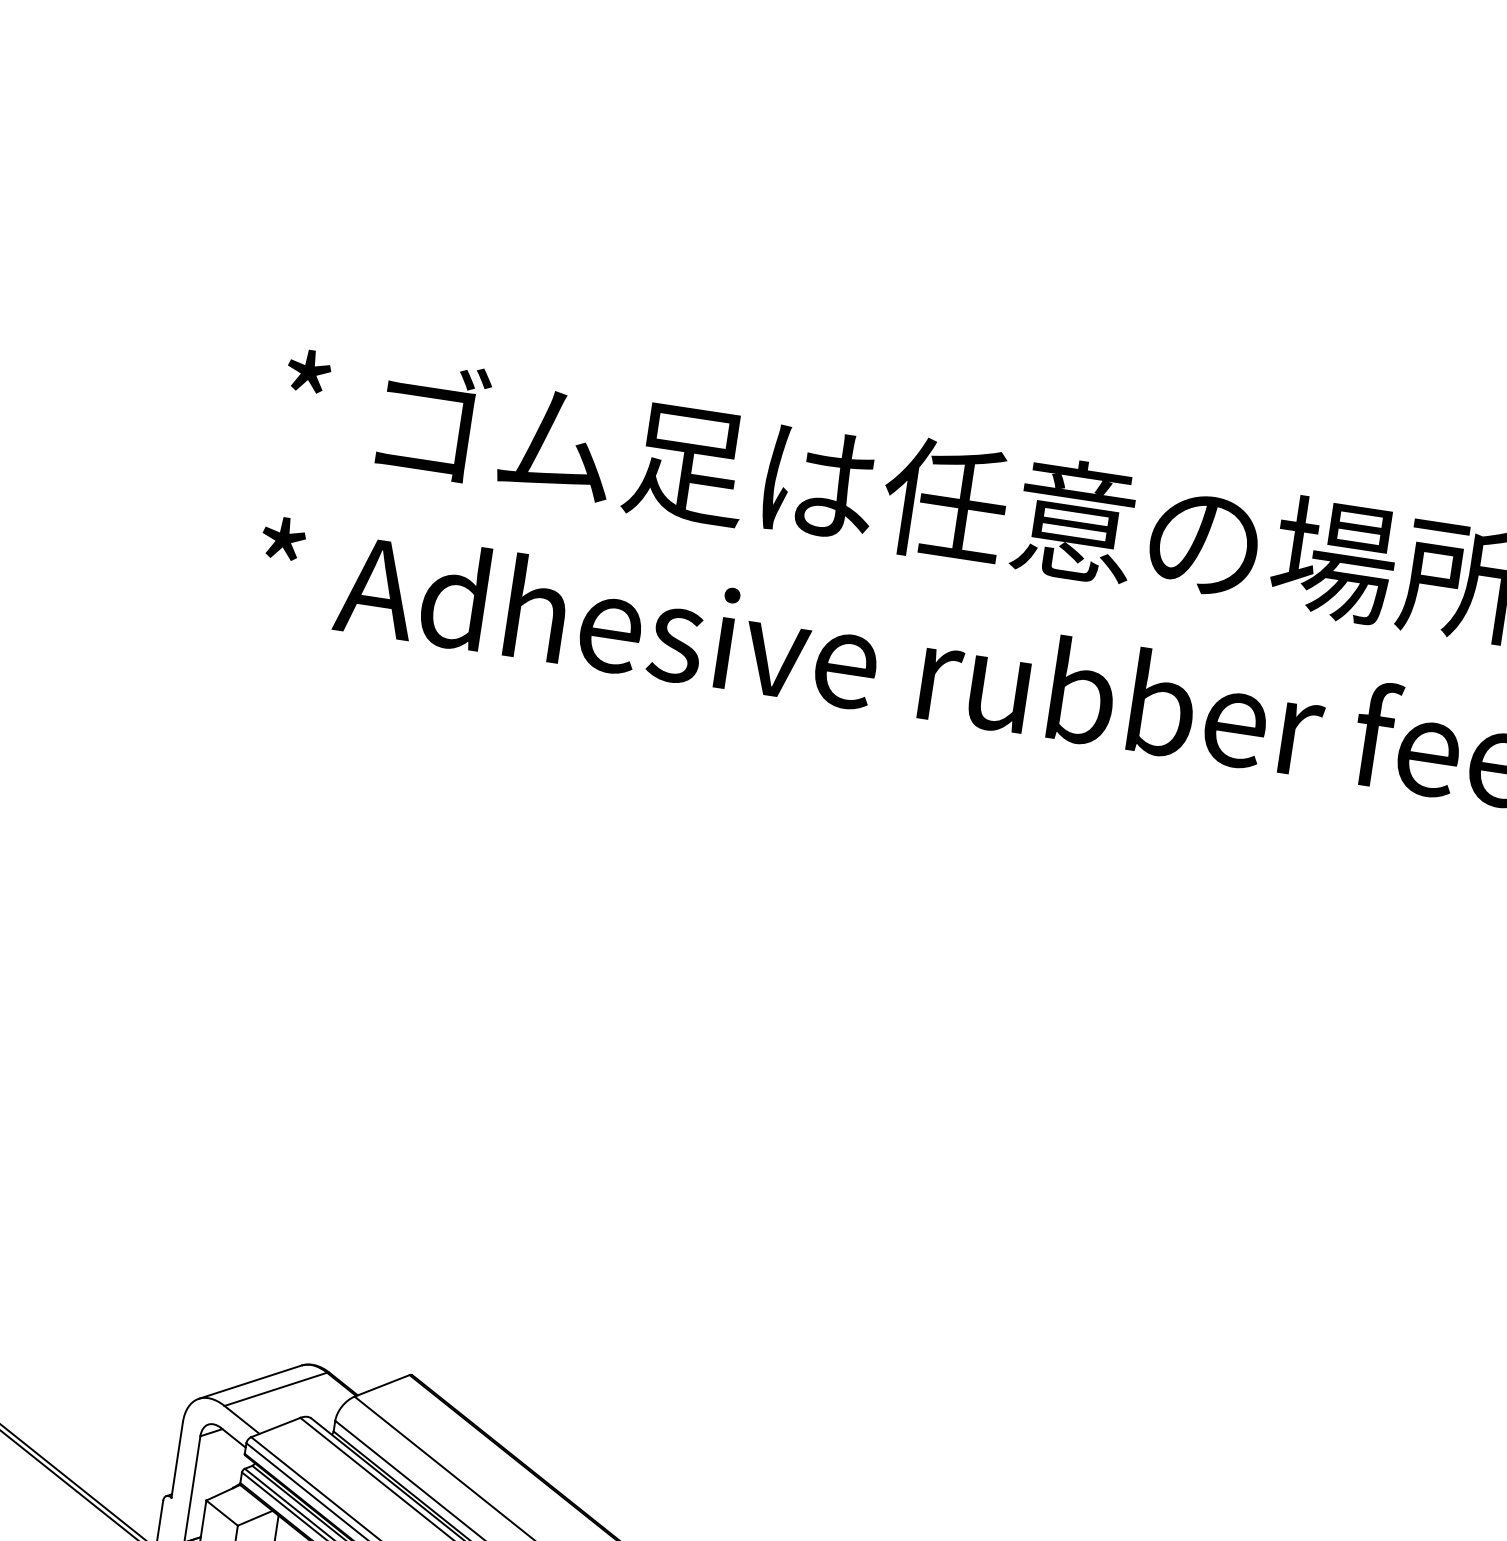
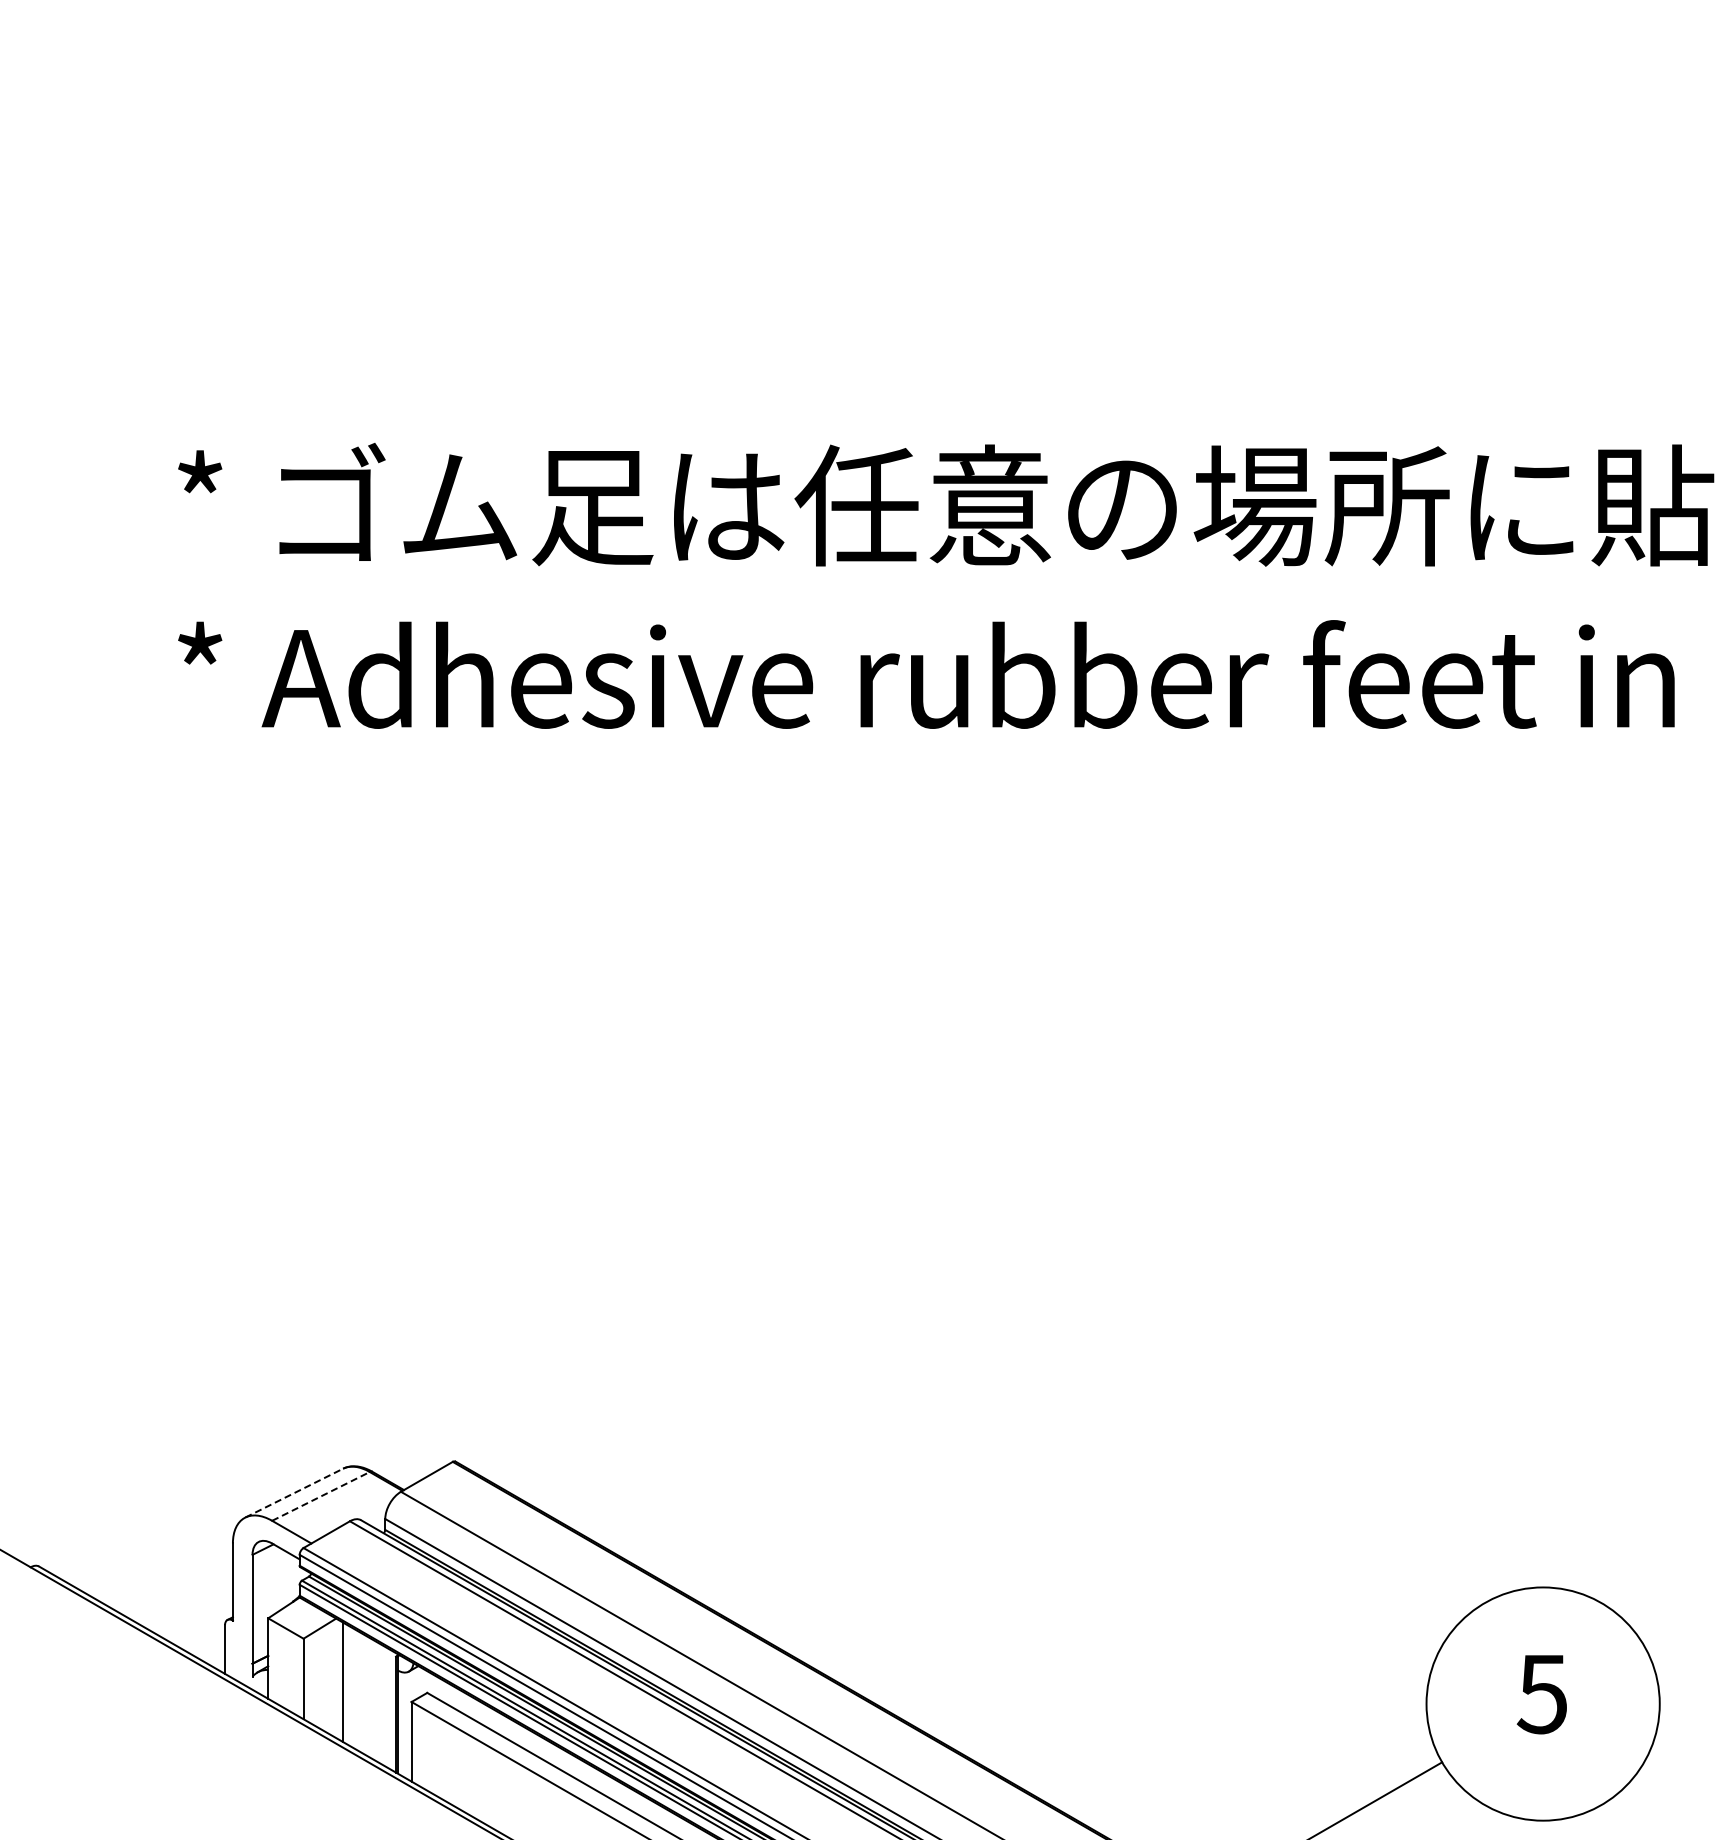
line: (250, 1382) -> (294, 1493), solid -> dashed
line: (276, 1389) -> (321, 1496), solid -> dashed

